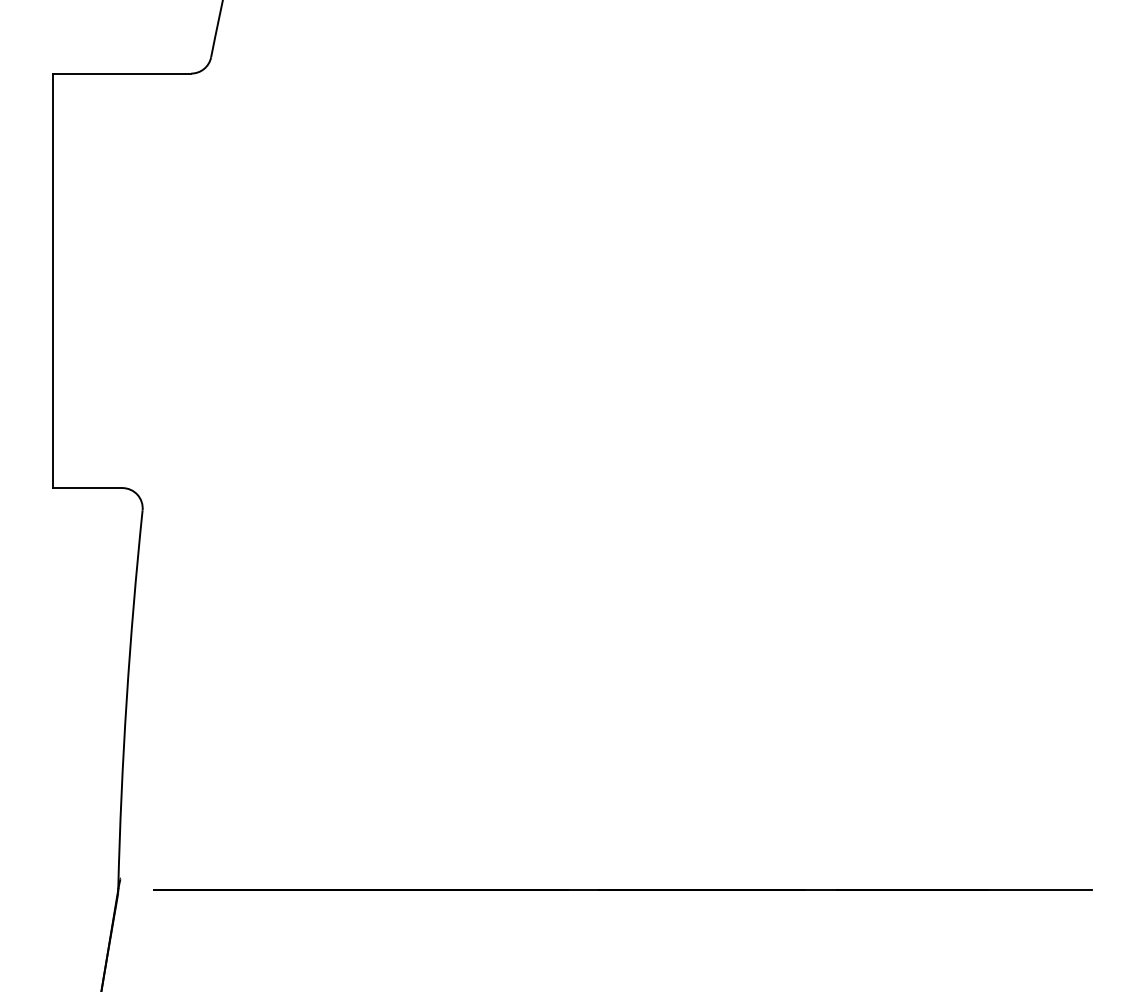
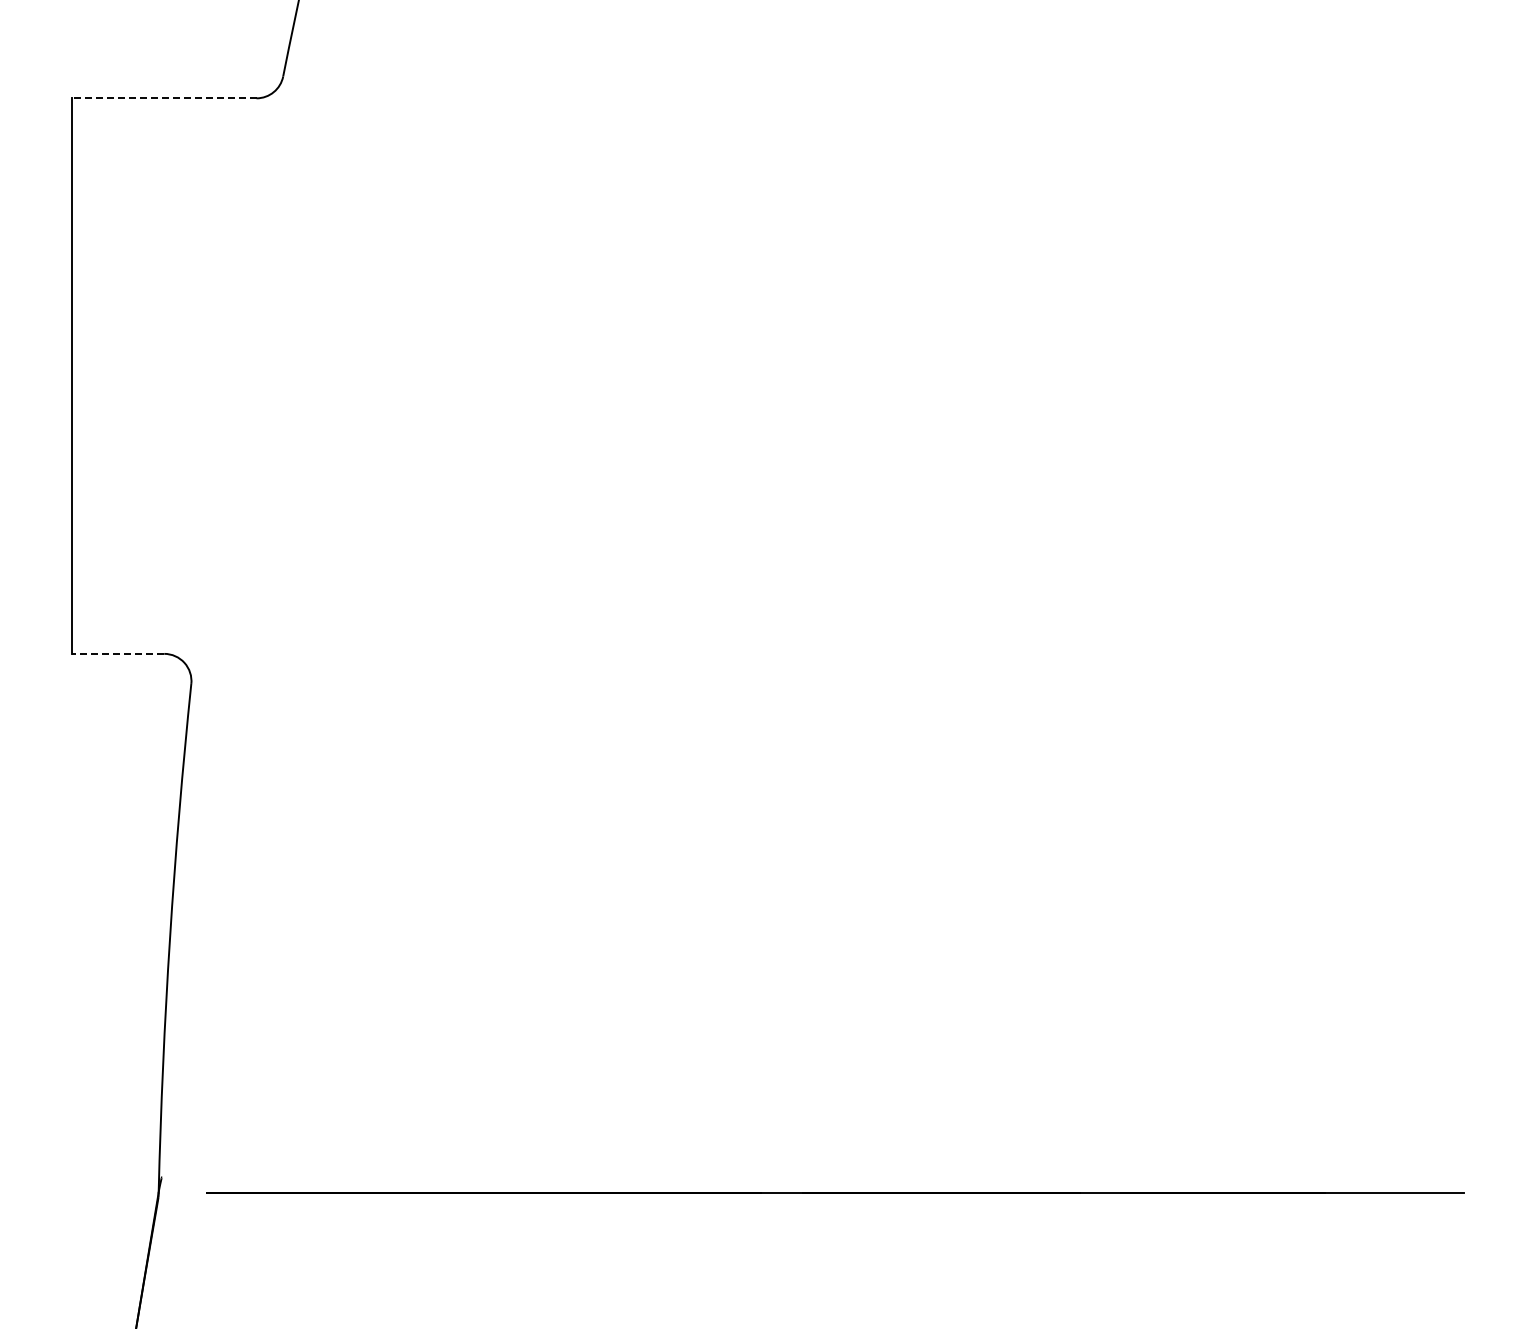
line: (121, 73) -> (163, 98), solid -> dashed
line: (87, 487) -> (117, 653), solid -> dashed

